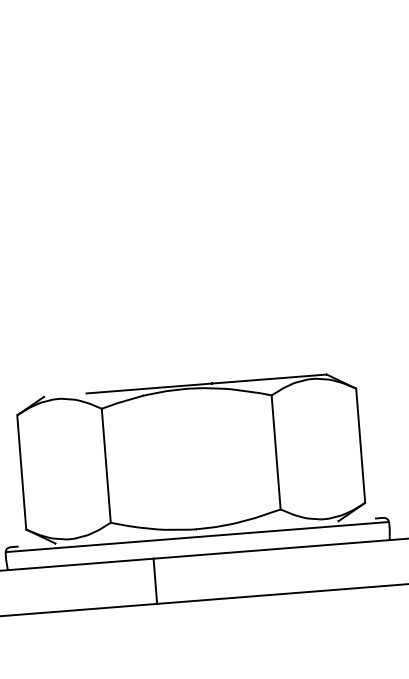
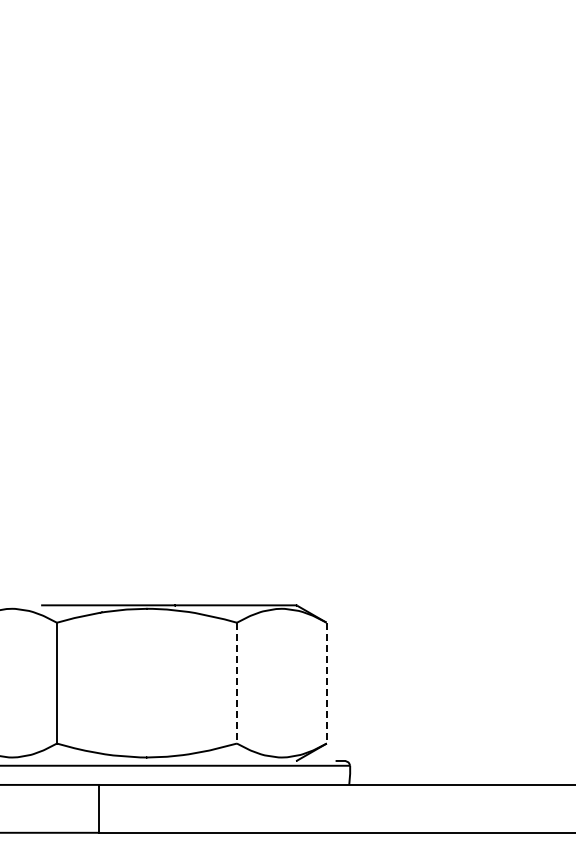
line: (360, 446) -> (326, 683), solid -> dashed
line: (275, 452) -> (236, 683), solid -> dashed

